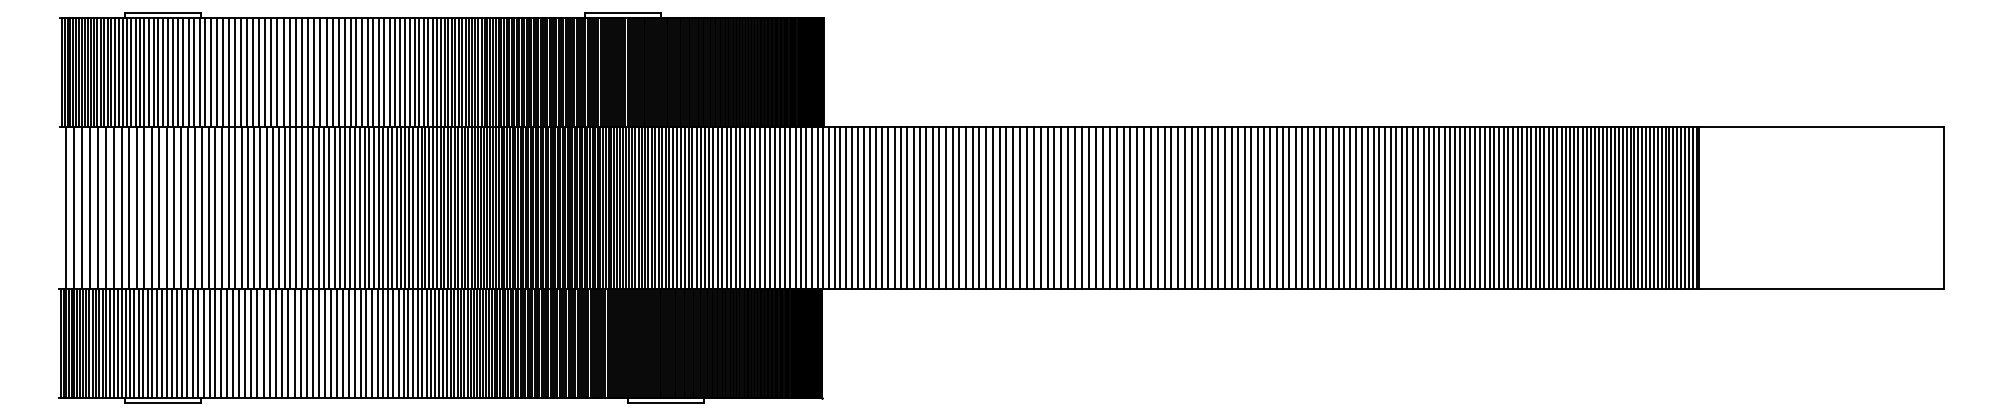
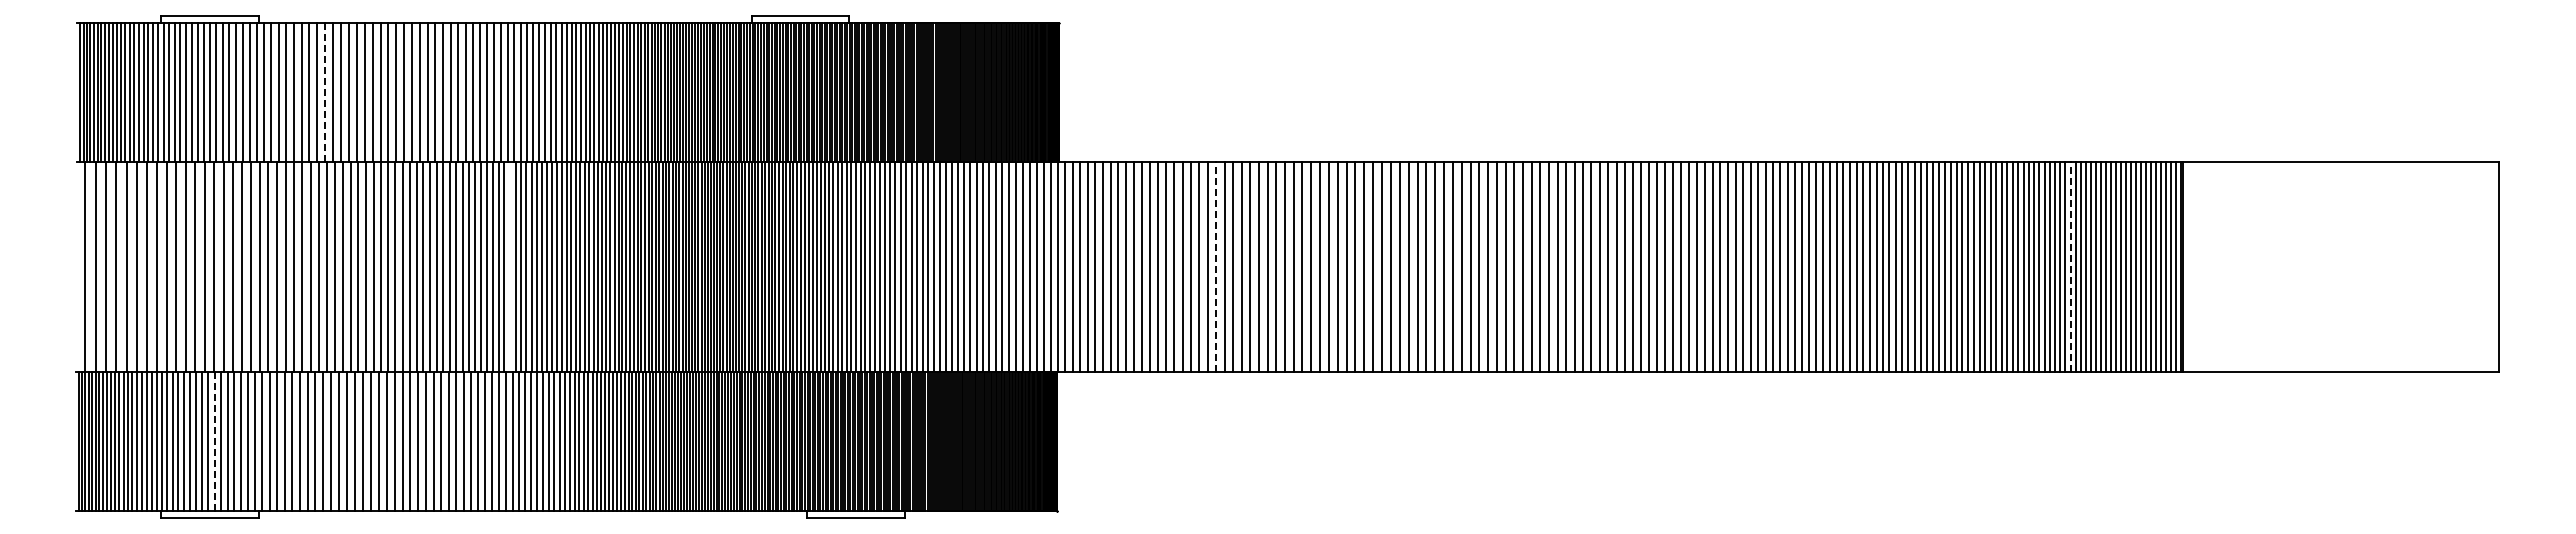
line: (253, 72) -> (325, 92), solid -> dashed
line: (396, 207) -> (509, 266), removed
line: (946, 207) -> (1216, 266), solid -> dashed
line: (1610, 207) -> (2070, 266), solid -> dashed
line: (166, 343) -> (214, 441), solid -> dashed

